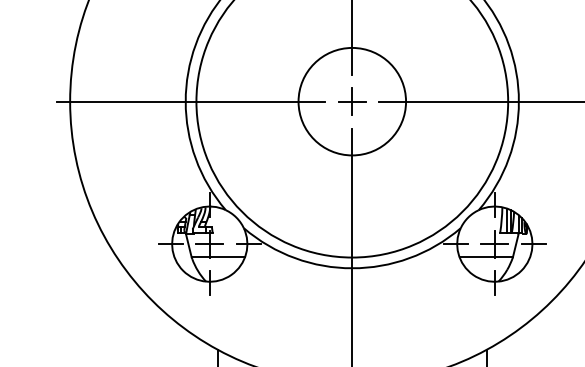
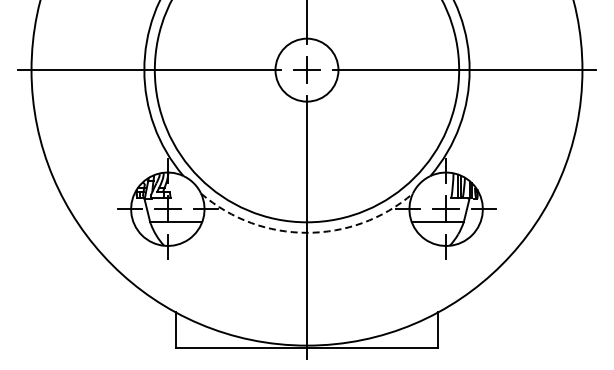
circle: (351, 101) -> (306, 69), size x0.6
arc: (351, 267) -> (306, 232), solid -> dashed

